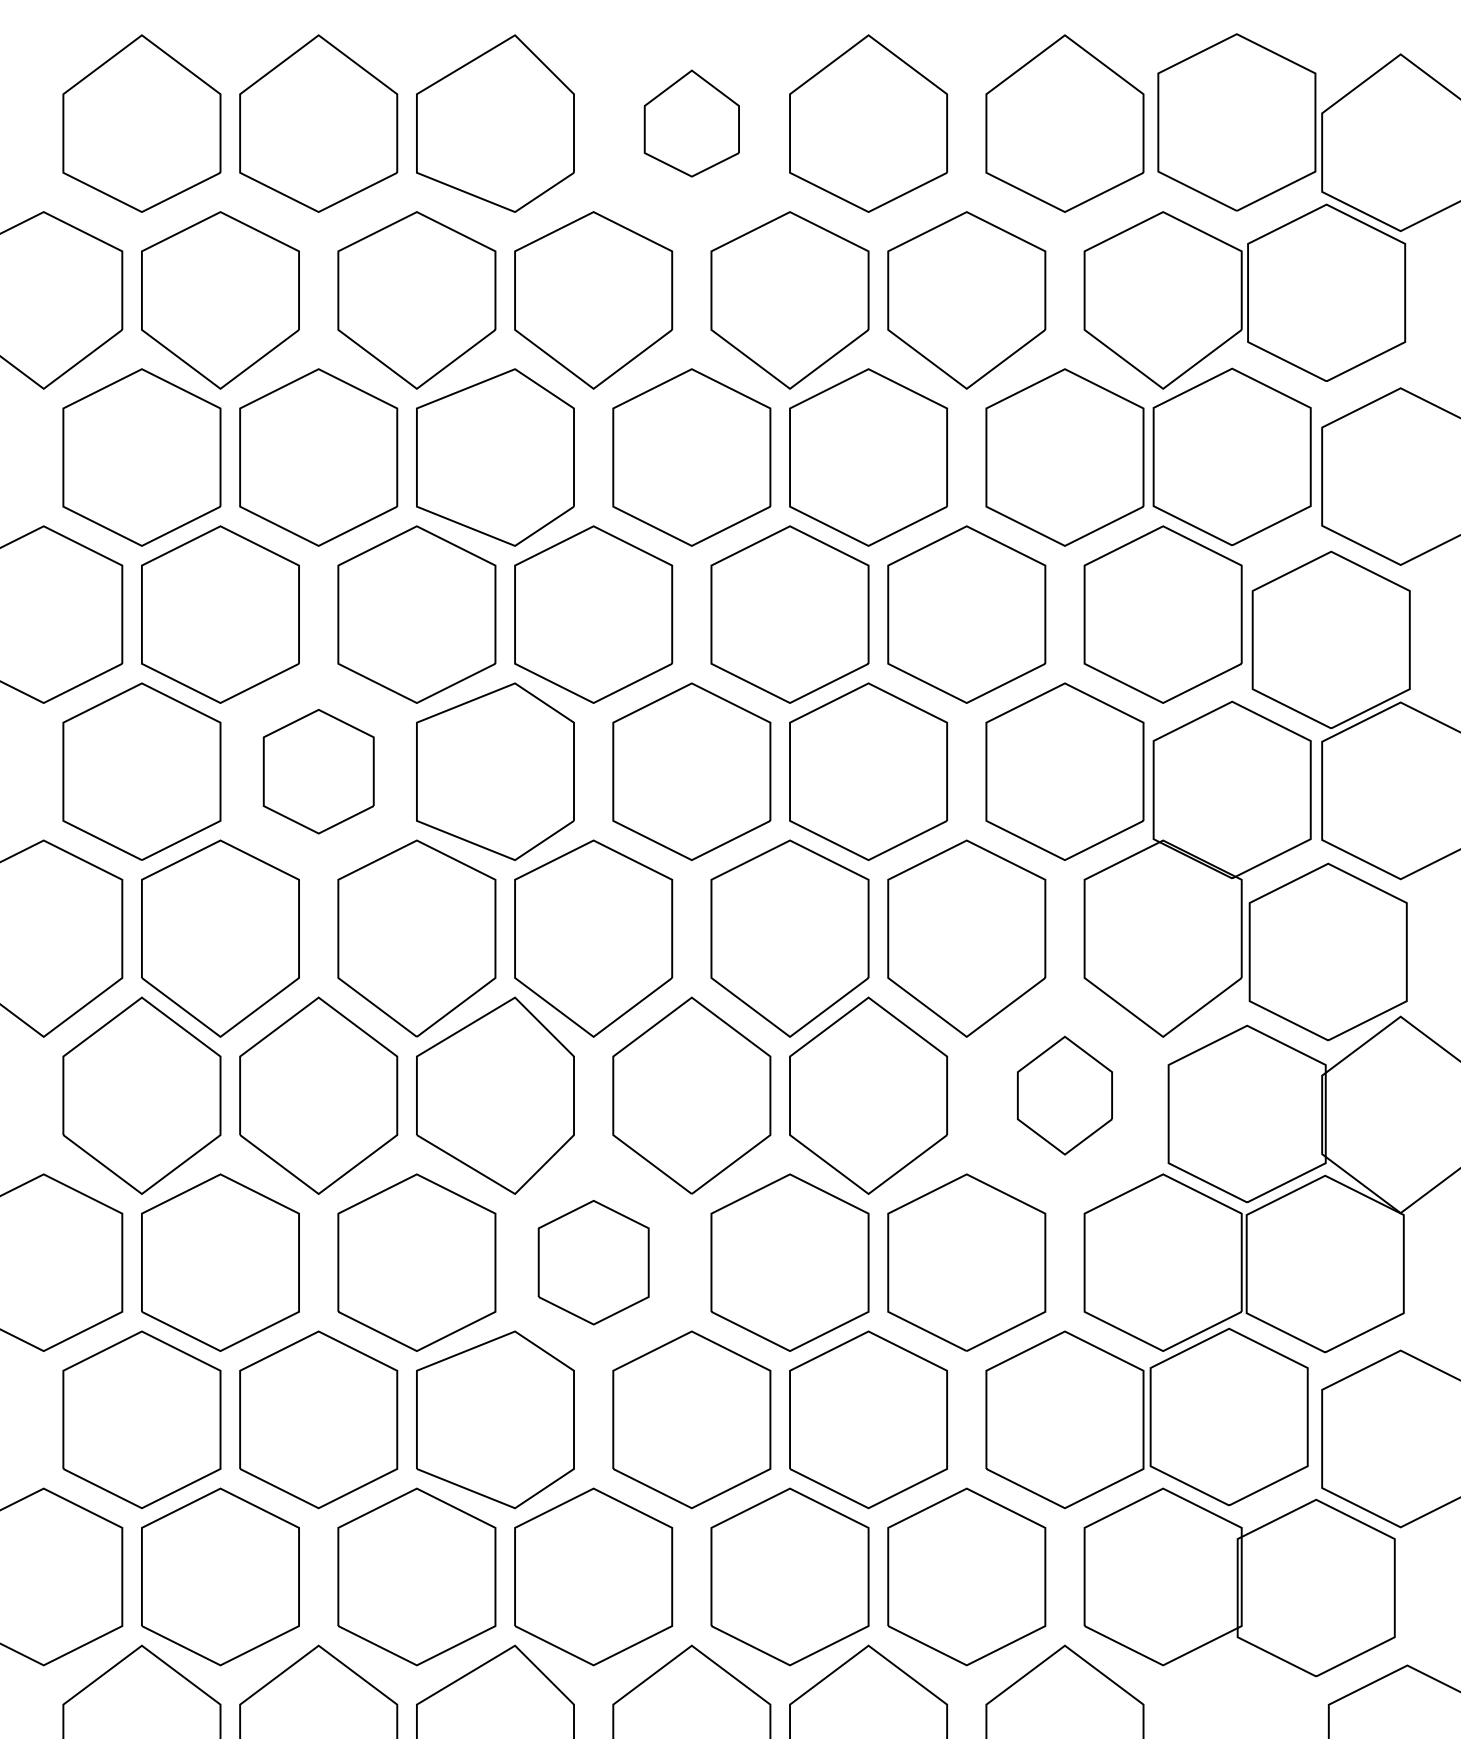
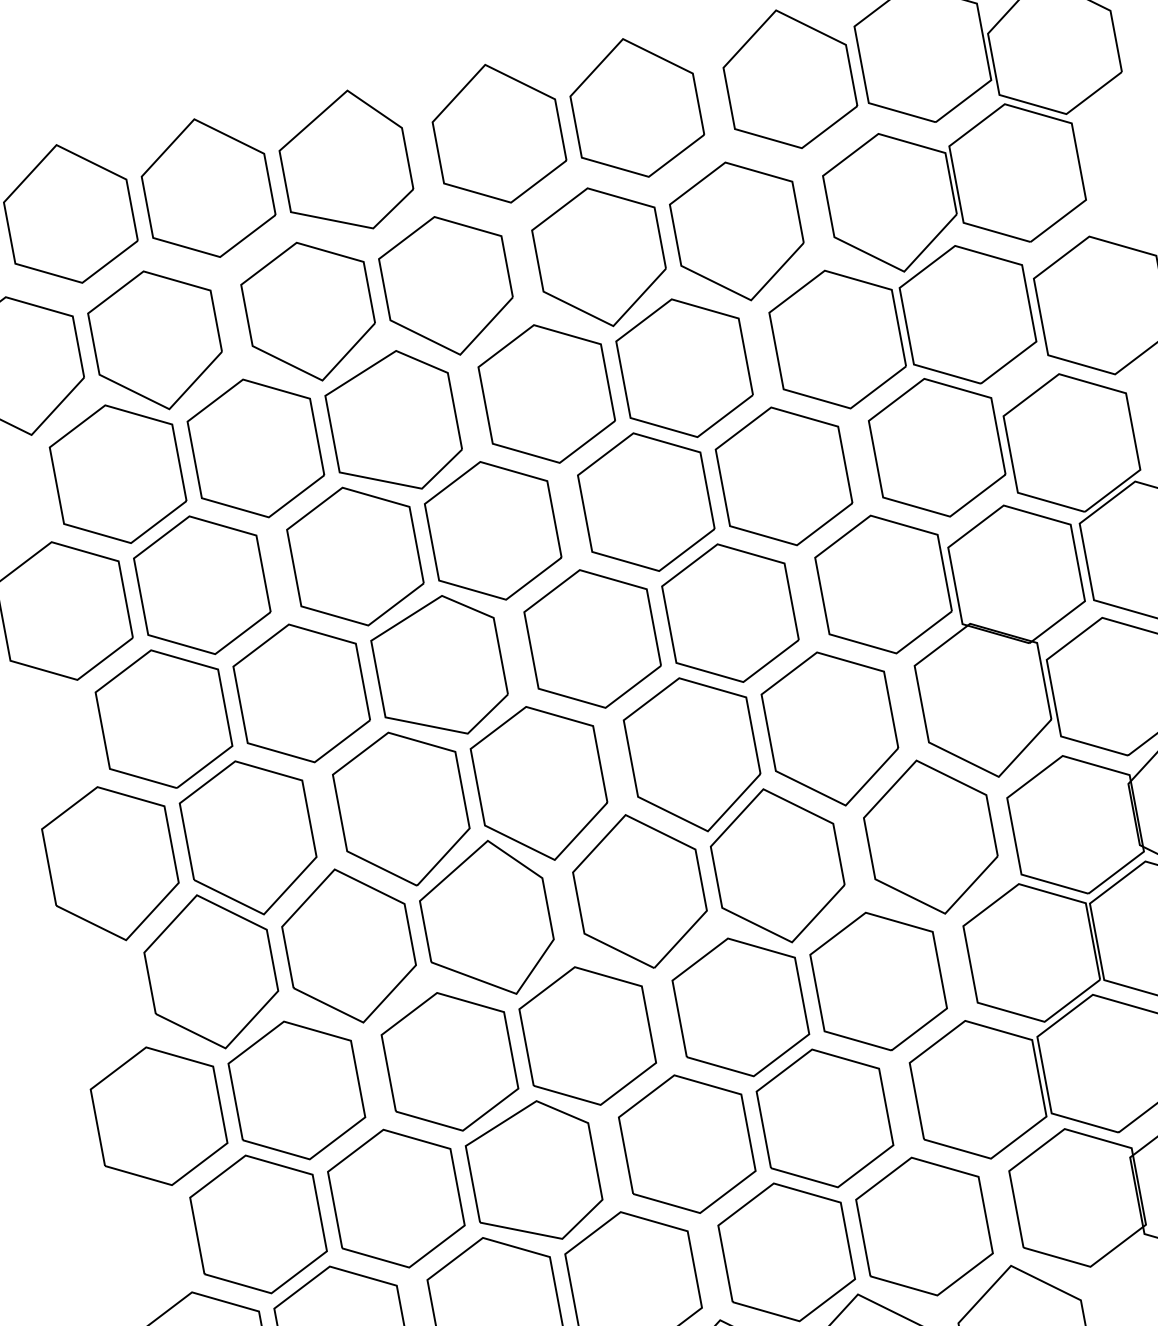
part: (691, 123) -> (497, 133), size x1.67
part: (318, 771) -> (301, 693), size x1.43
part: (1064, 1095) -> (930, 836), size x1.67
part: (593, 1262) -> (587, 1035), size x1.43

